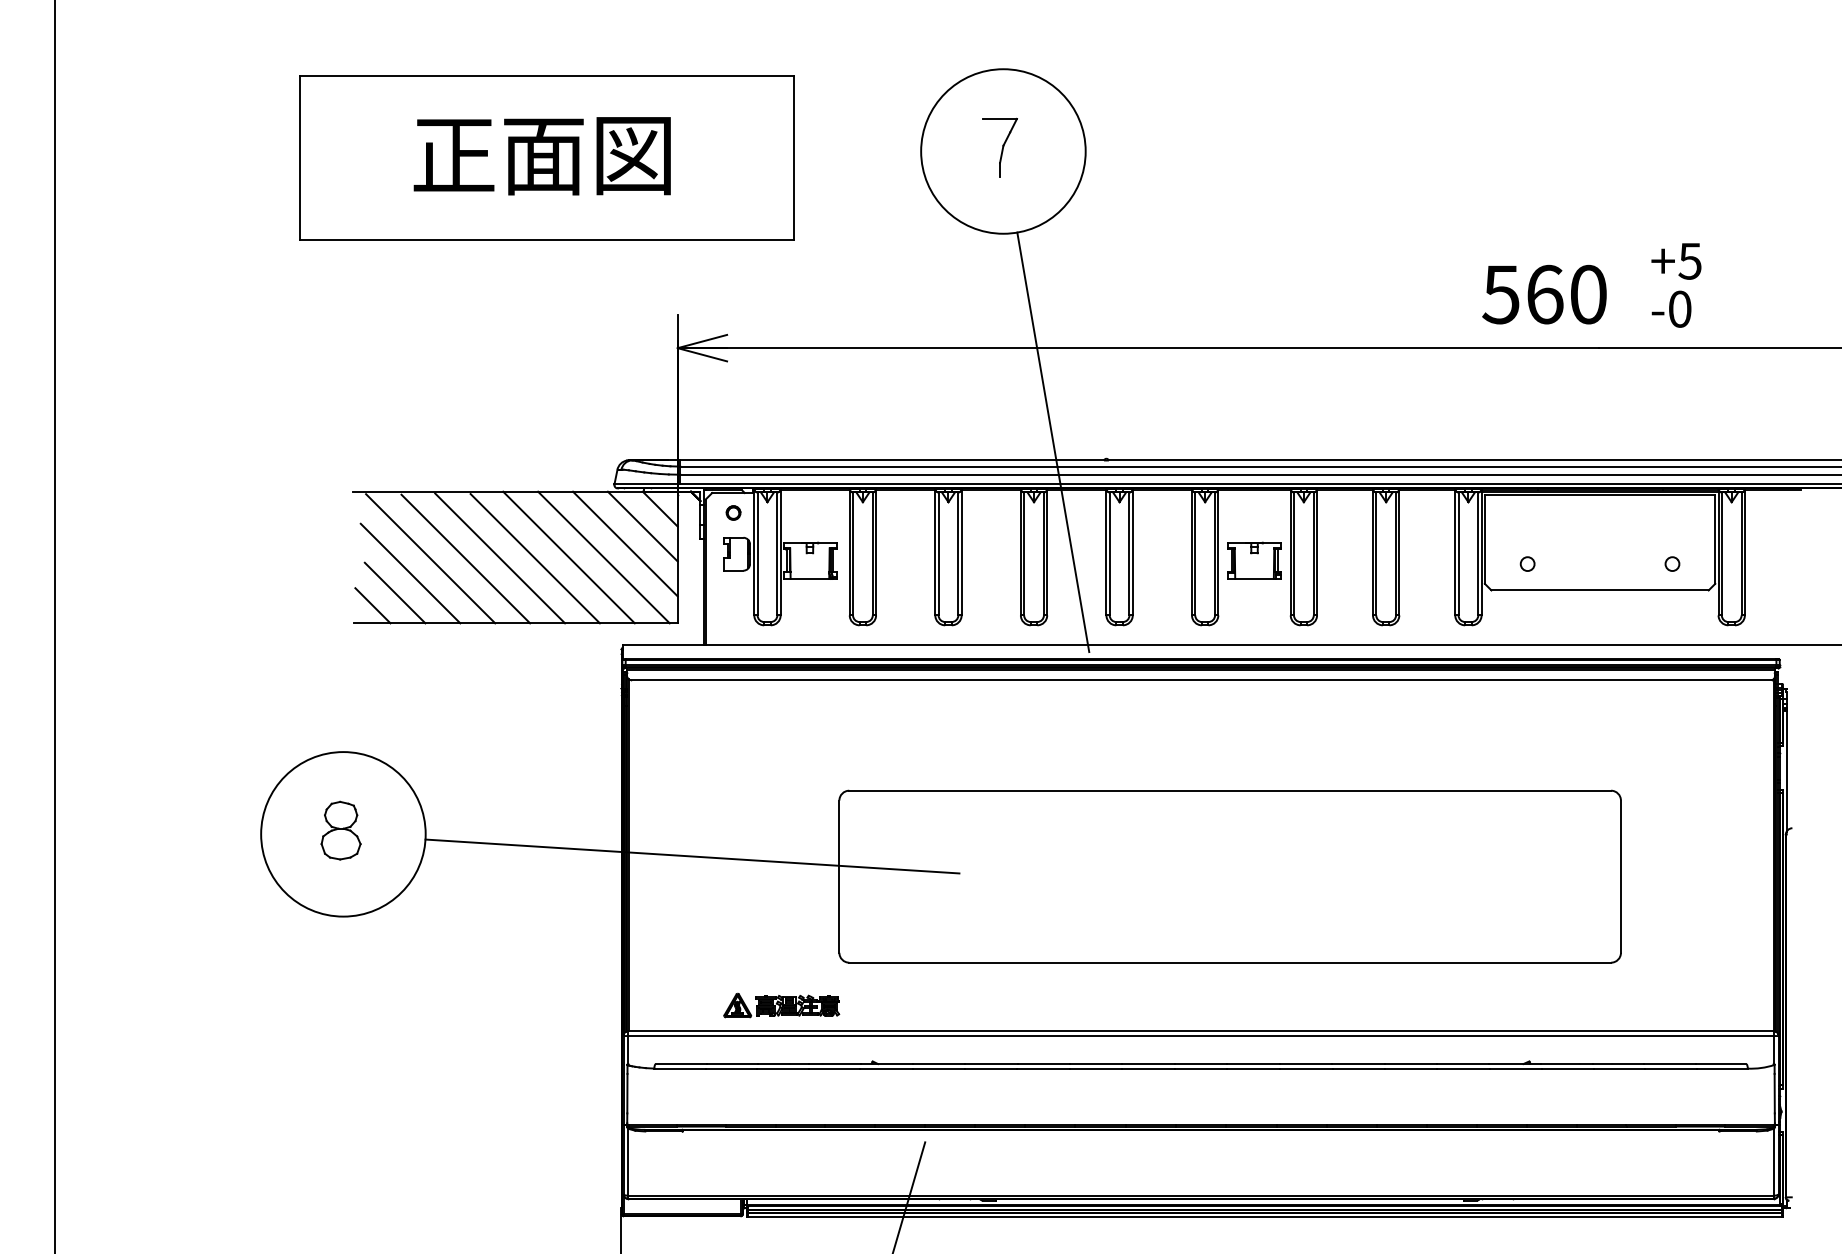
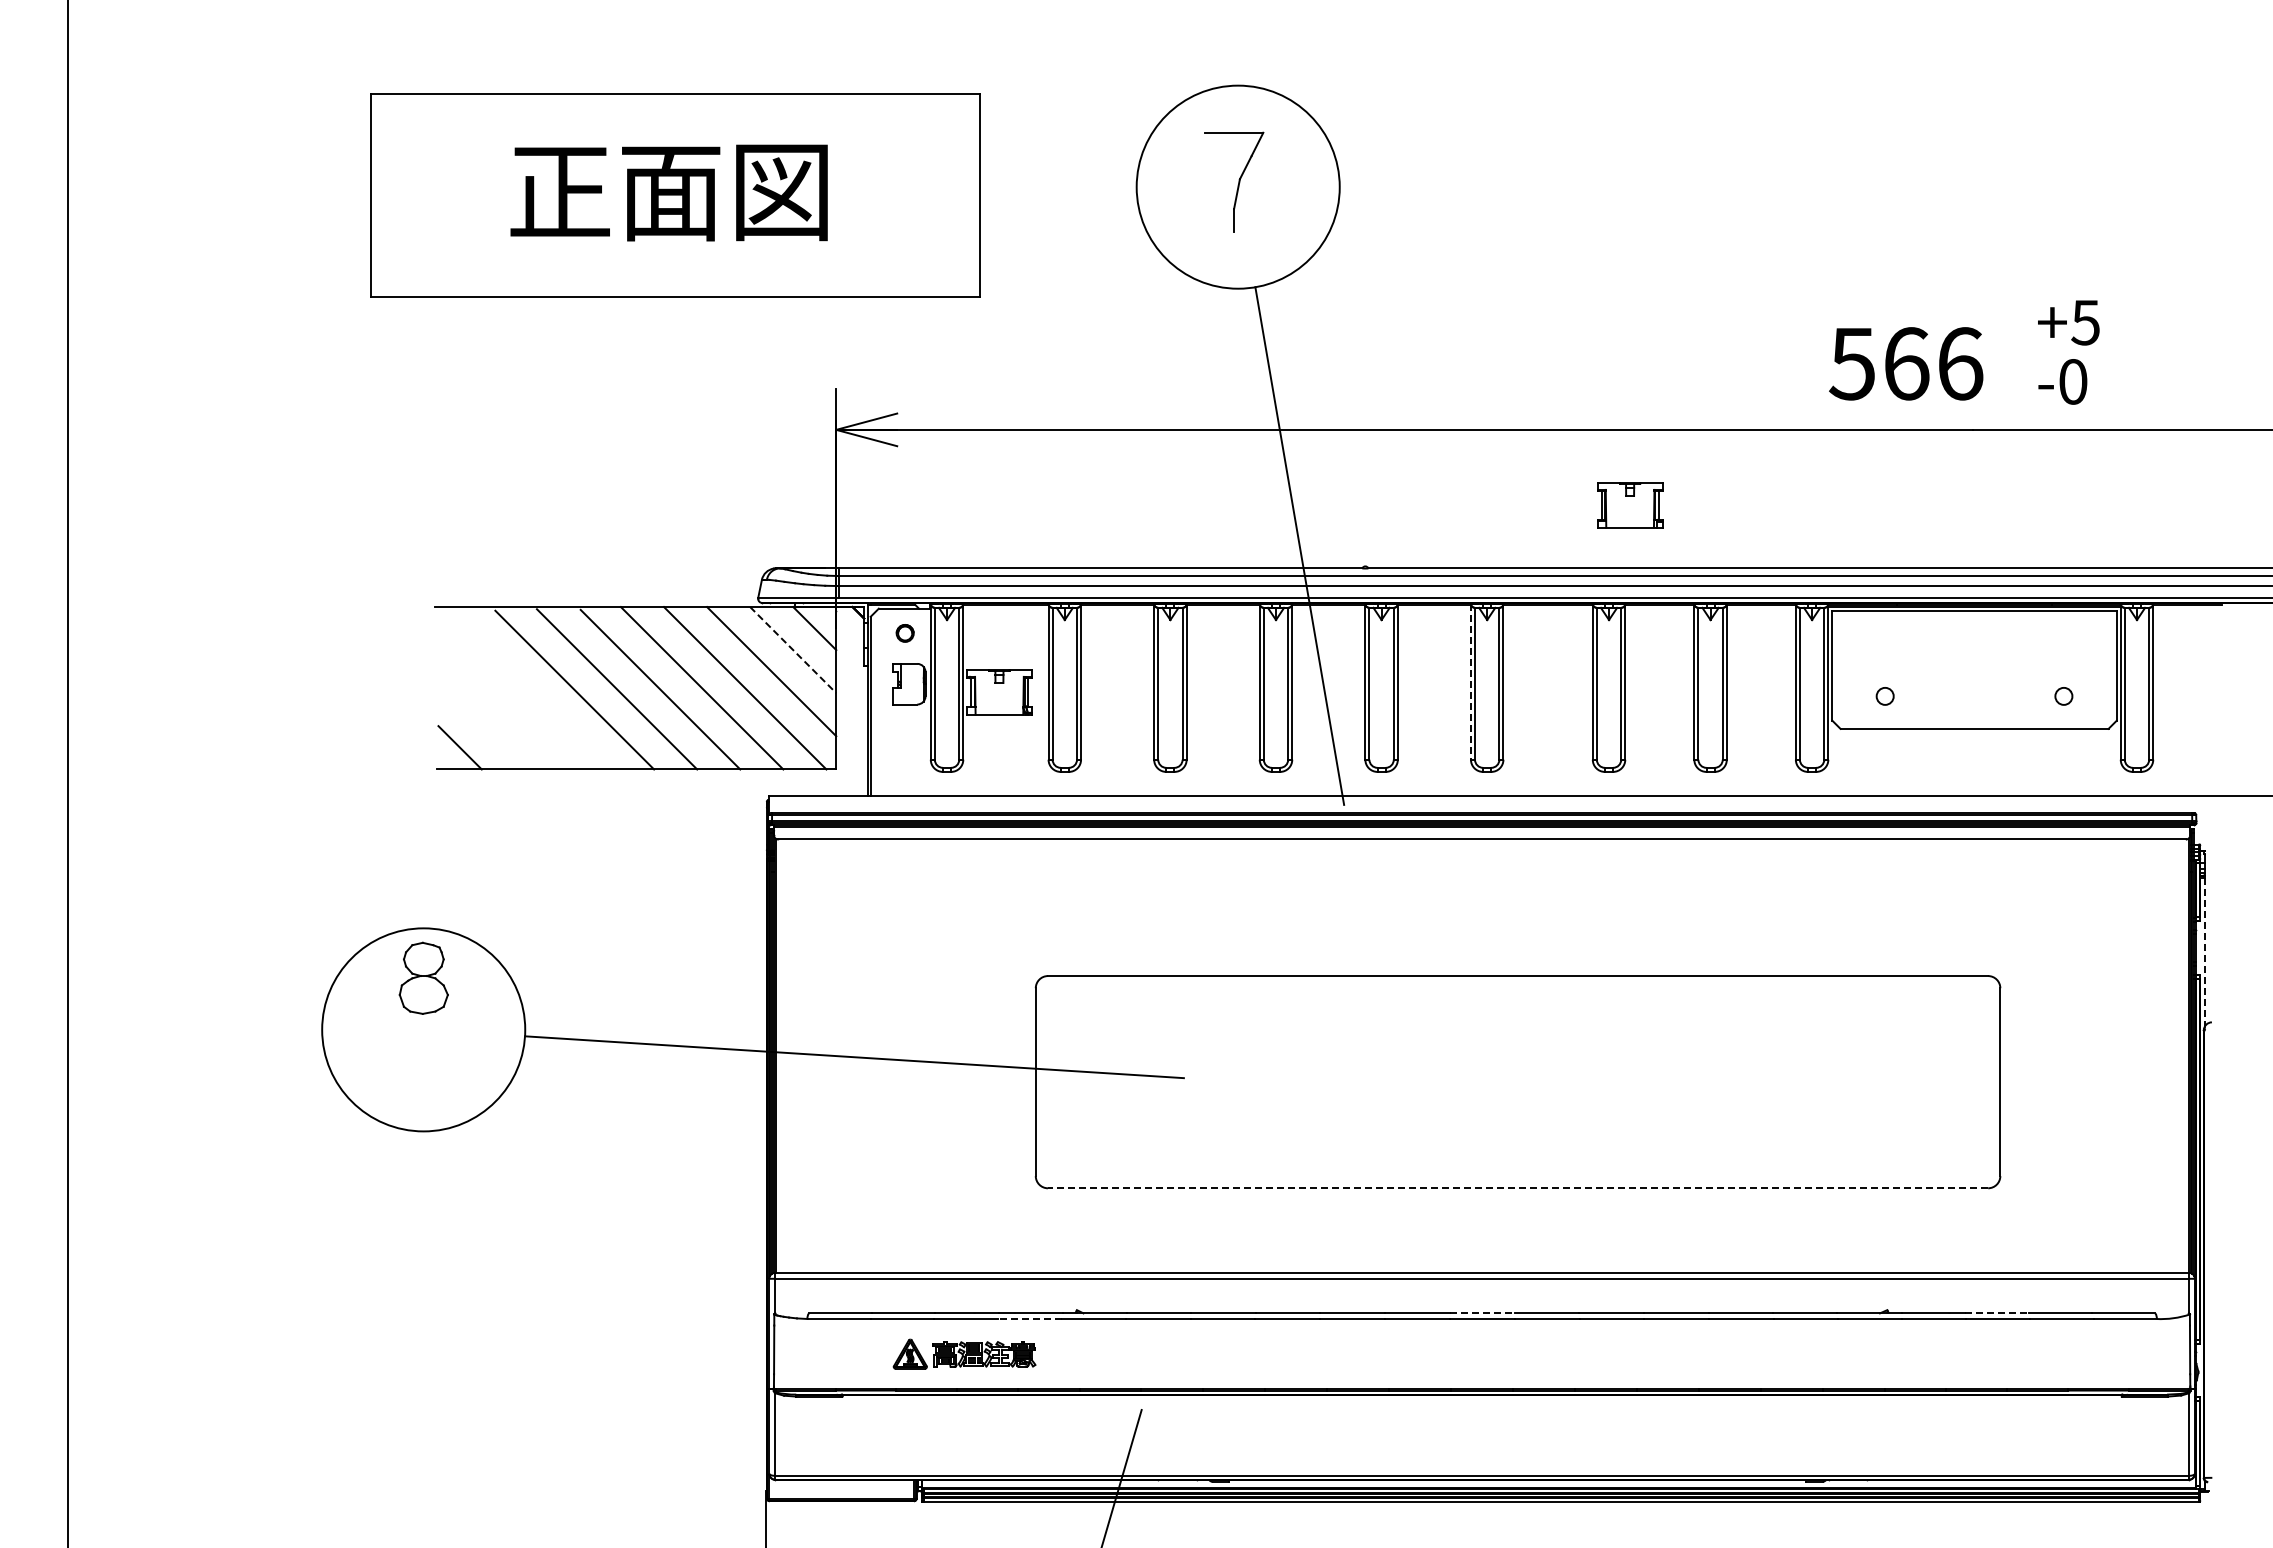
part: (999, 147) -> (1233, 182), size x1.4
text: (1588, 294) -> (1960, 363), 560 -> 566
line: (643, 526) -> (793, 650), solid -> dashed
line: (1191, 552) -> (1470, 681), solid -> dashed
line: (430, 558) -> (531, 689), removed
part: (1254, 560) -> (1630, 505), moved
line: (410, 573) -> (506, 707), removed
line: (395, 592) -> (487, 731), removed
line: (1786, 772) -> (2204, 953), solid -> dashed
part: (340, 829) -> (423, 977), moved
line: (1229, 962) -> (1517, 1188), solid -> dashed
part: (781, 1005) -> (964, 1353), moved
line: (1201, 1064) -> (1482, 1313), solid -> dashed
line: (1618, 1064) -> (1997, 1313), solid -> dashed
line: (834, 1069) -> (1029, 1319), solid -> dashed

